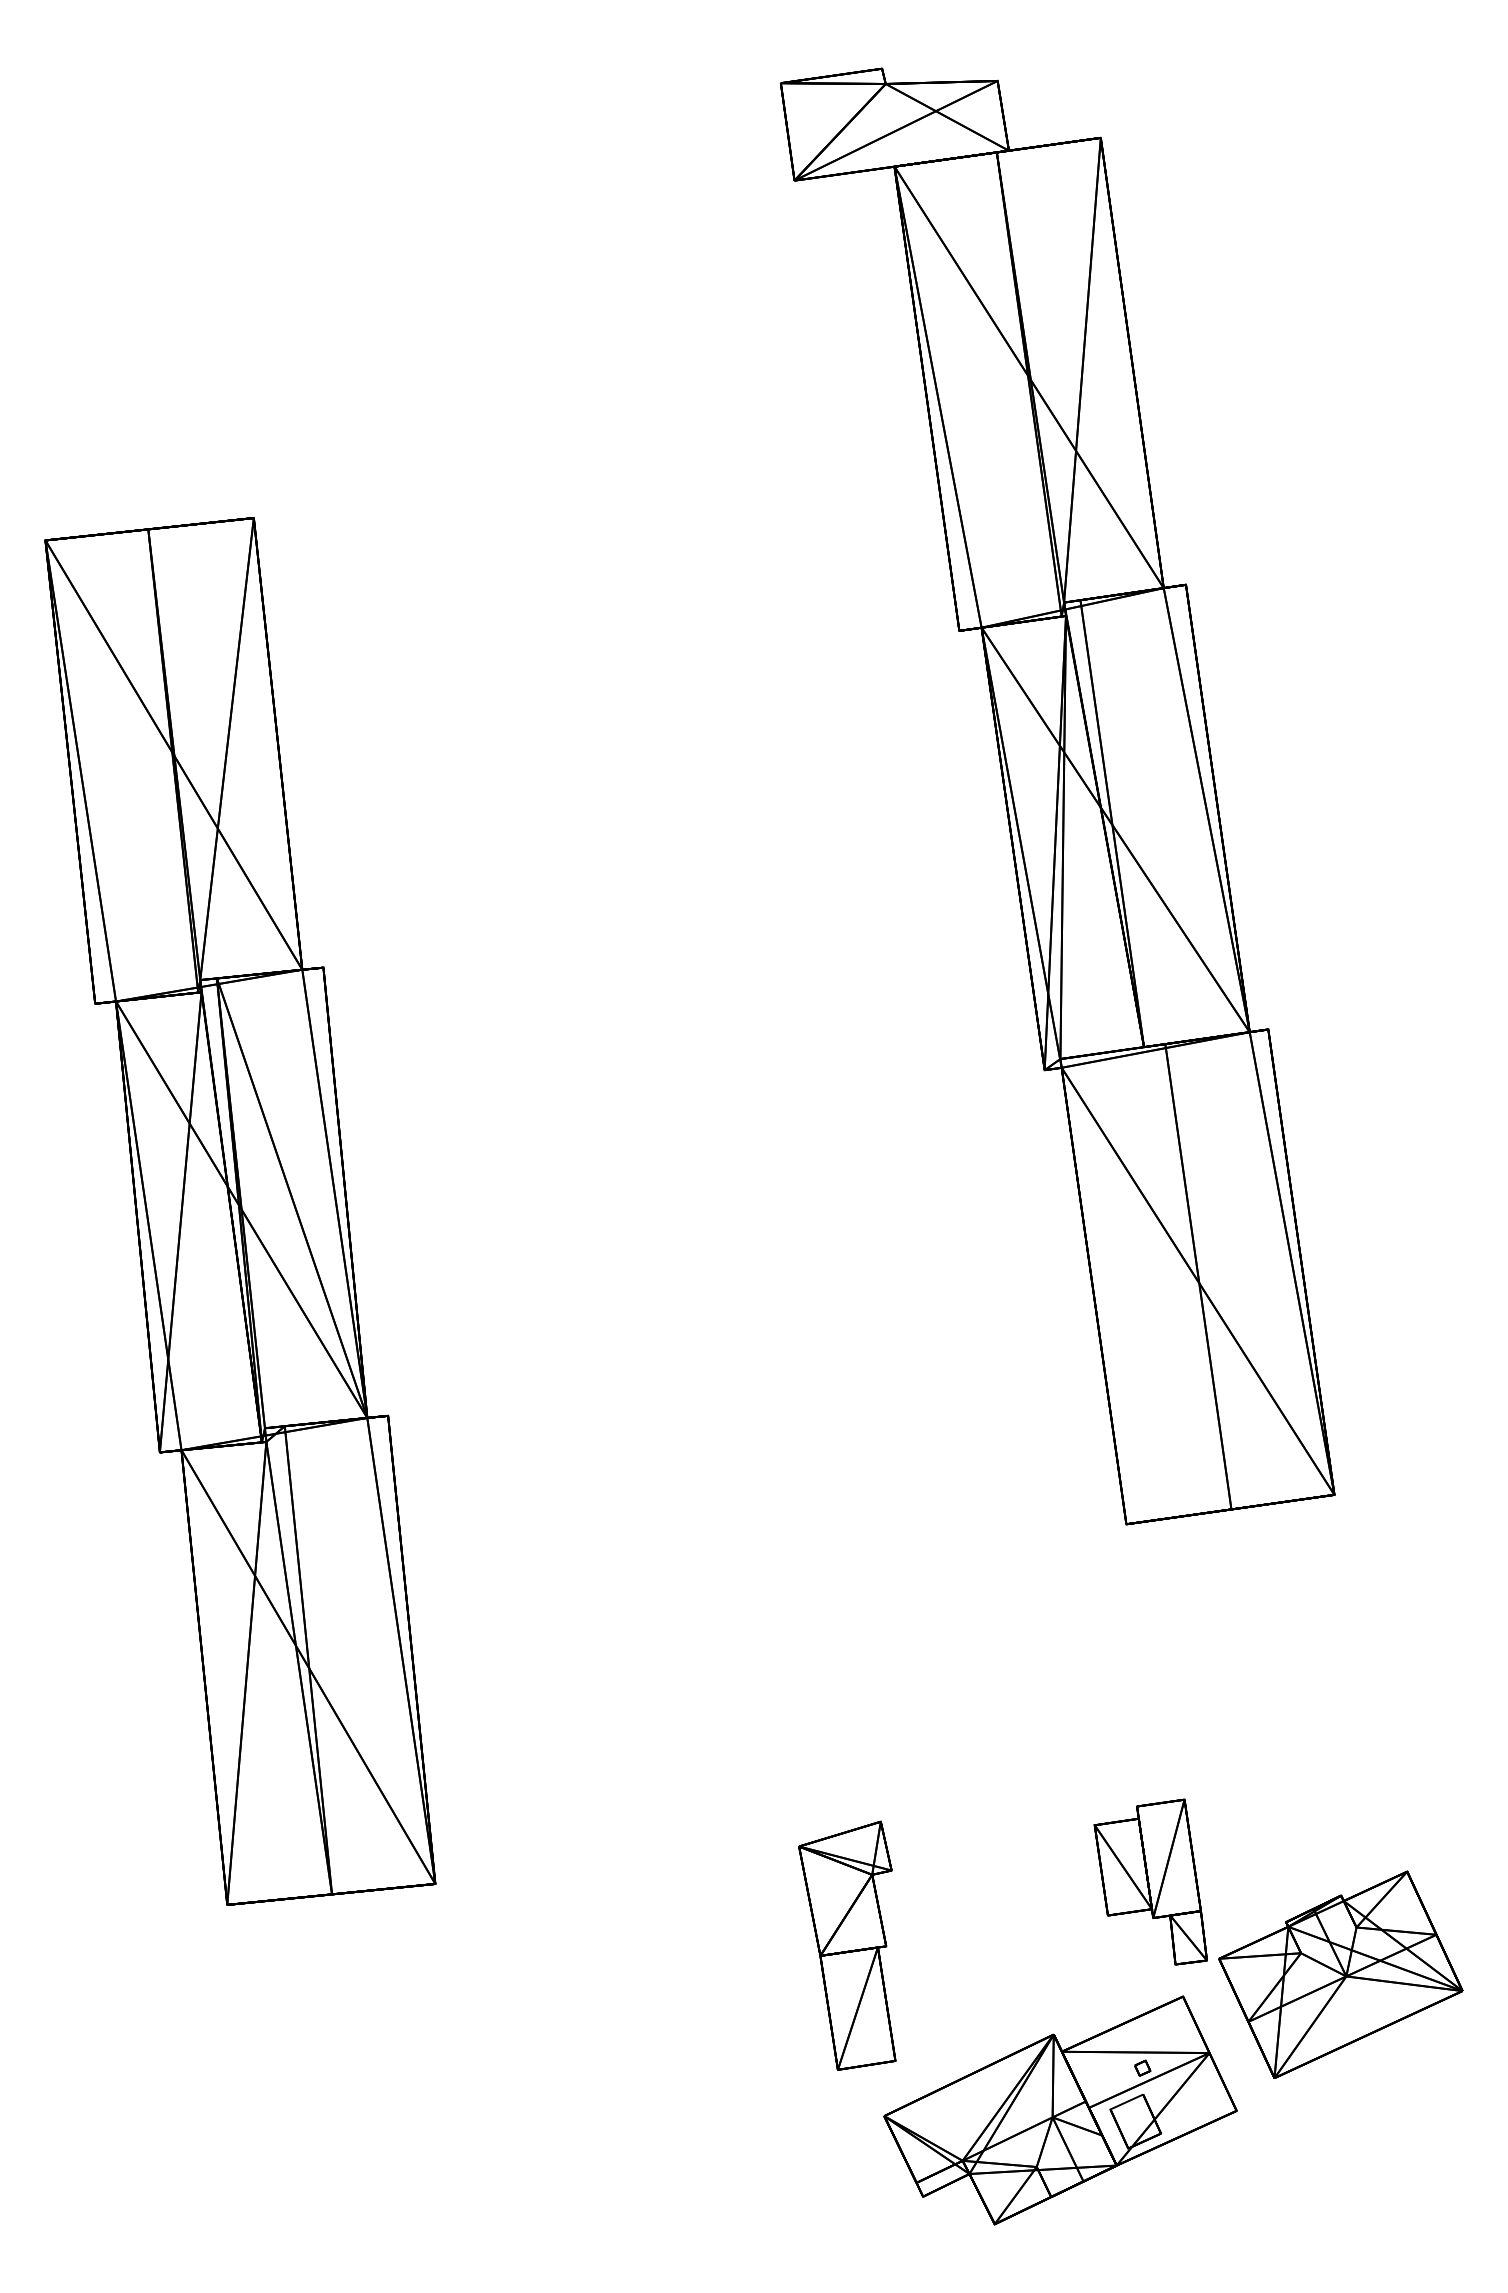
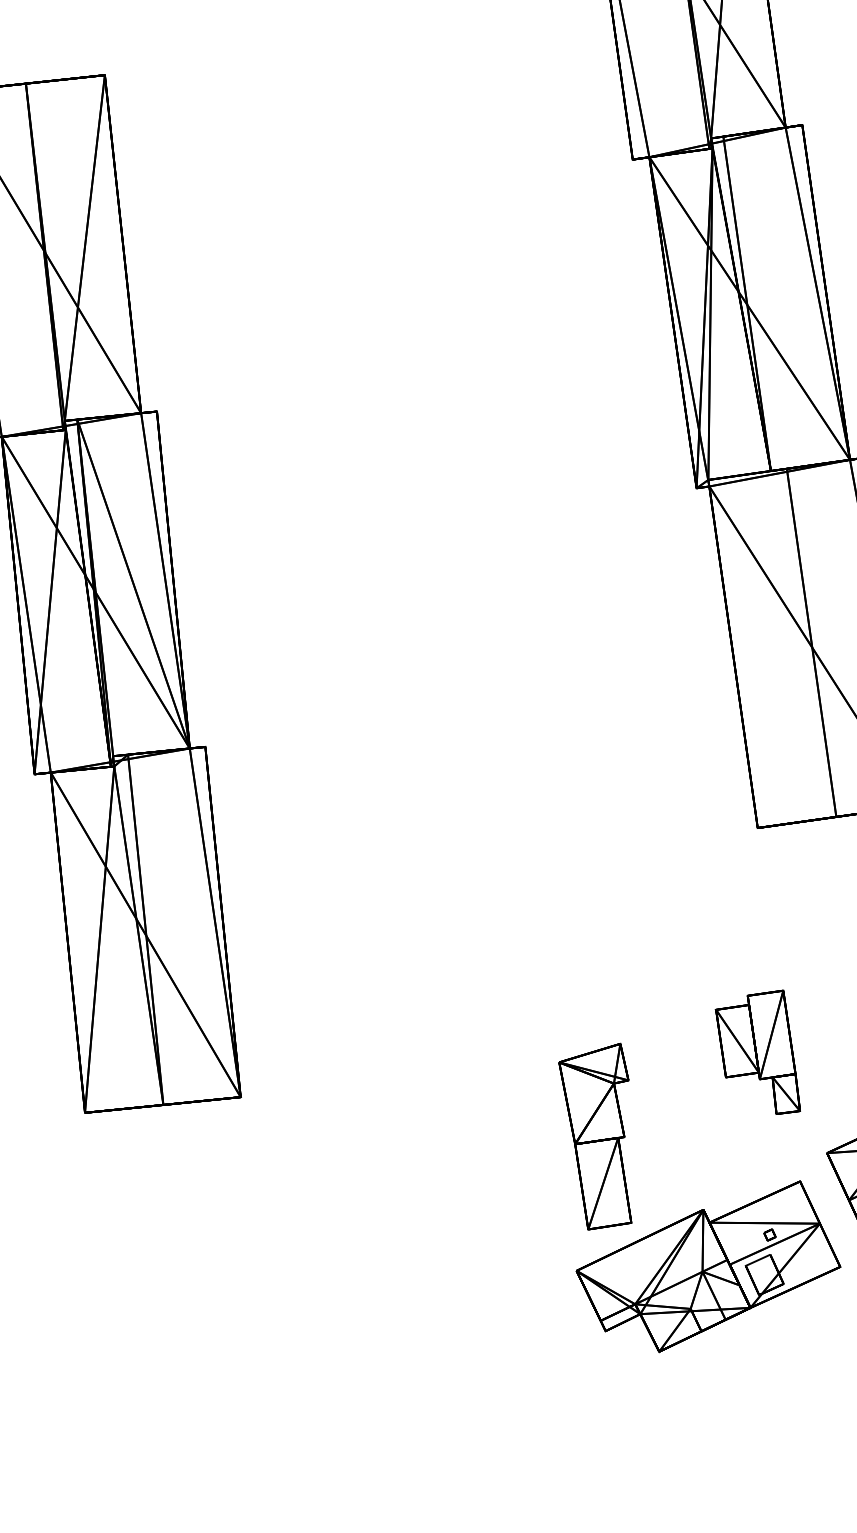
part: (1150, 1881) -> (757, 1051), moved
part: (847, 1945) -> (595, 1136), moved

